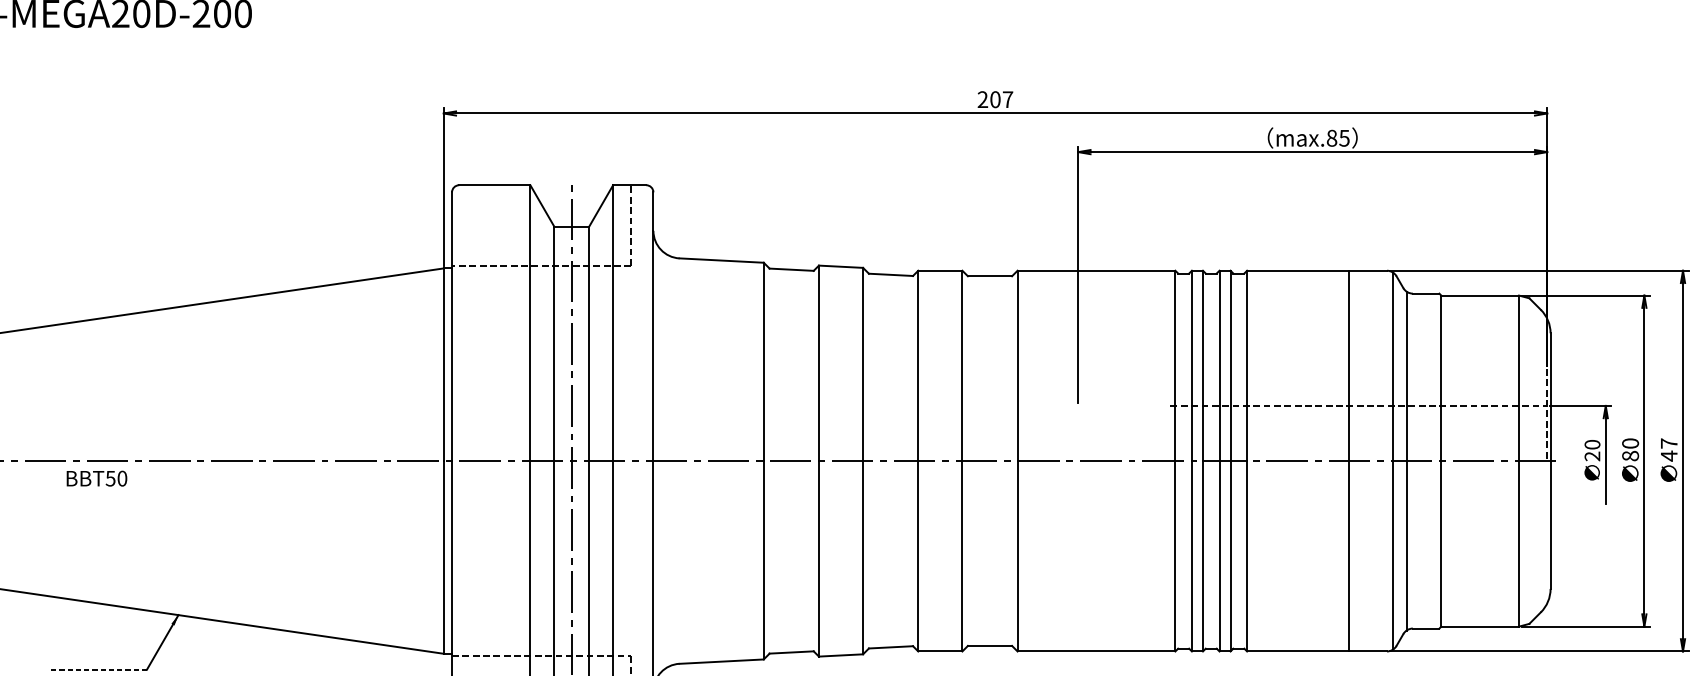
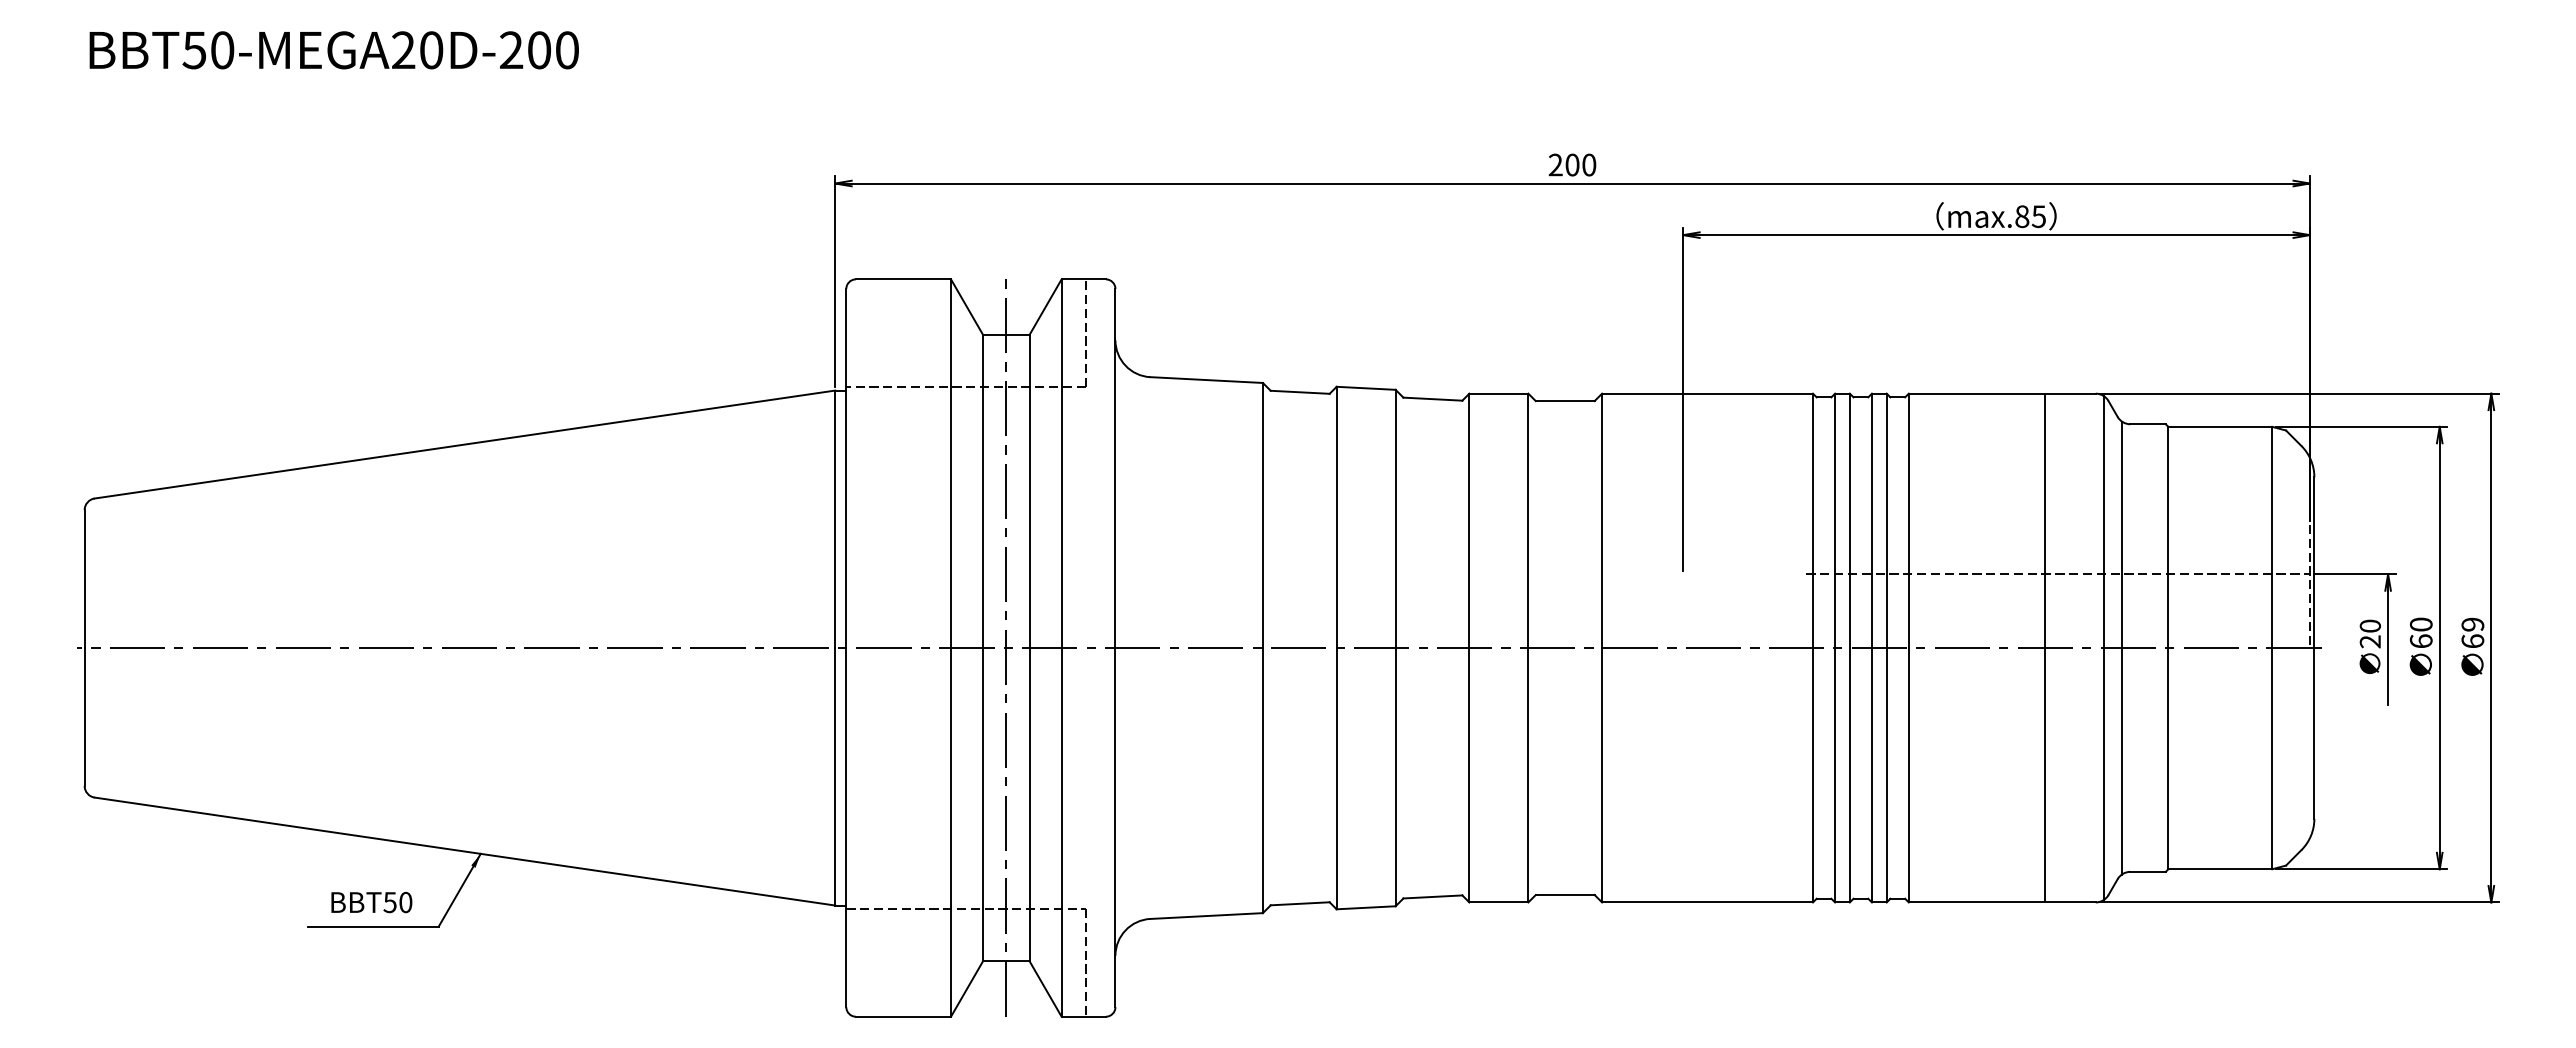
text: (1008, 99) -> (1589, 164), 207 -> 200
text: (1668, 450) -> (2472, 633), 47 -> 69
text: (1629, 456) -> (2420, 641), 80 -> 60
text: (96, 478) -> (371, 902), moved
line: (97, 669) -> (372, 926), dashed -> solid

